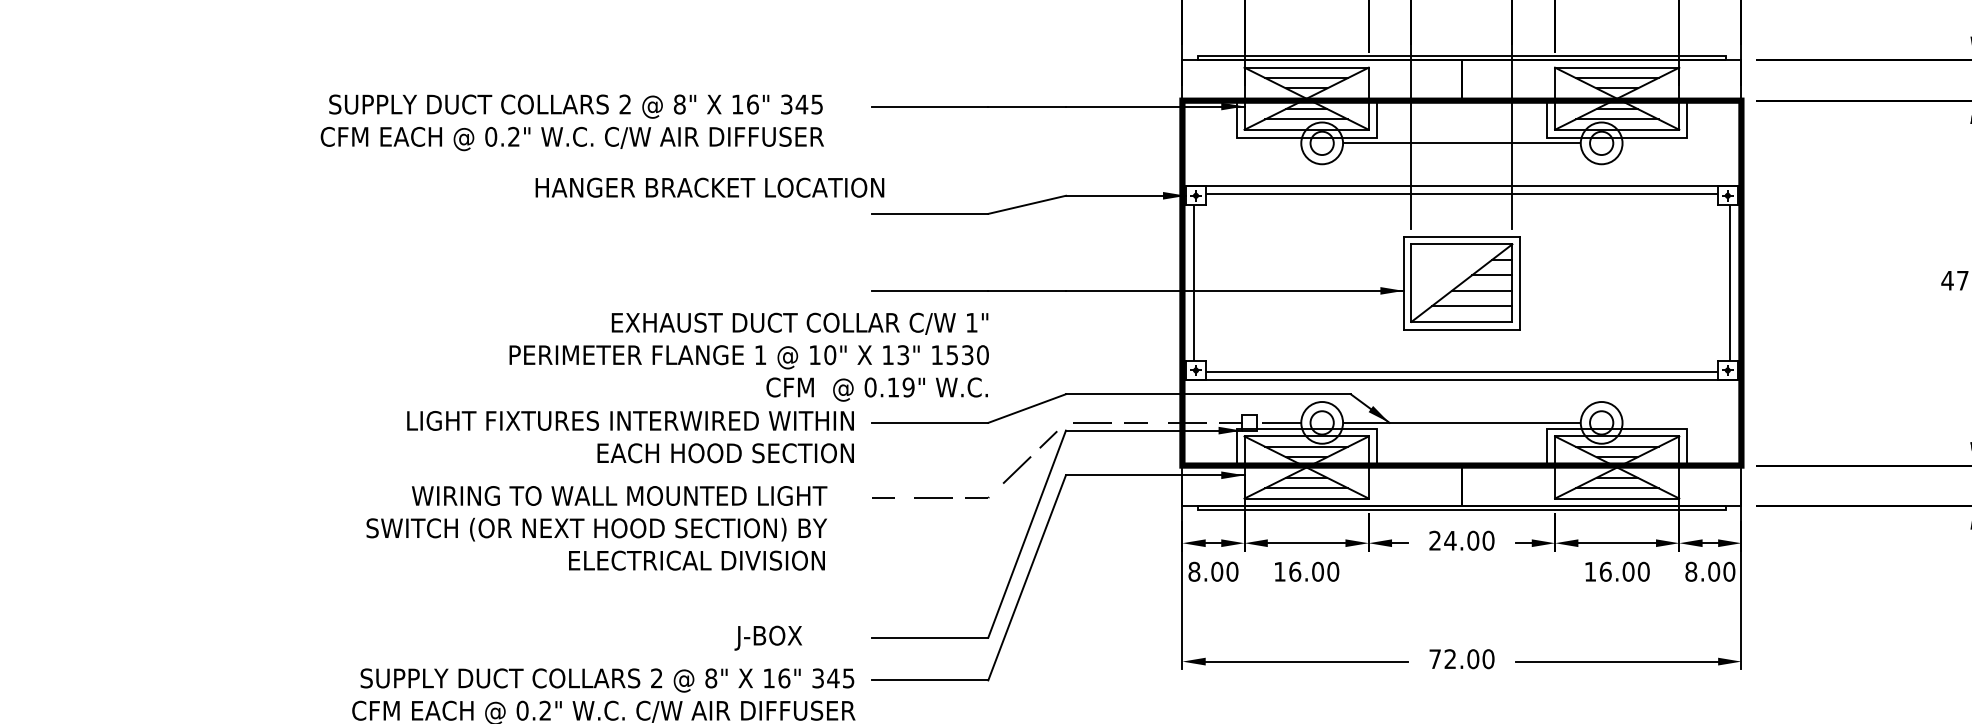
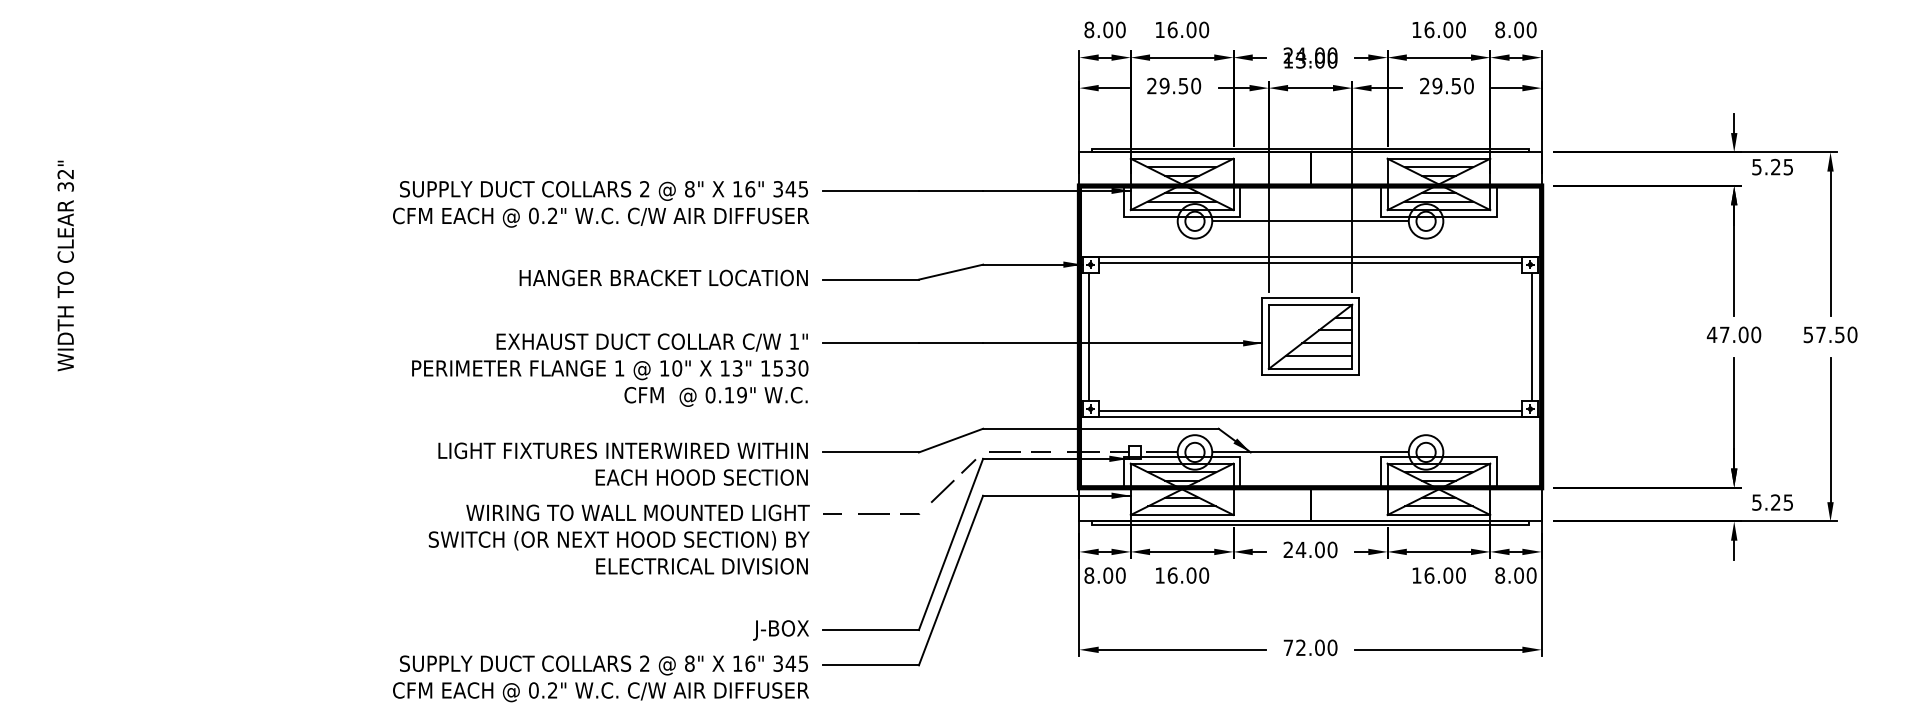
text: (571, 123) -> (600, 204), moved
text: (709, 187) -> (663, 277), moved
text: (749, 356) -> (610, 369), moved
text: (595, 528) -> (618, 539), moved
text: (767, 638) -> (780, 630), moved

